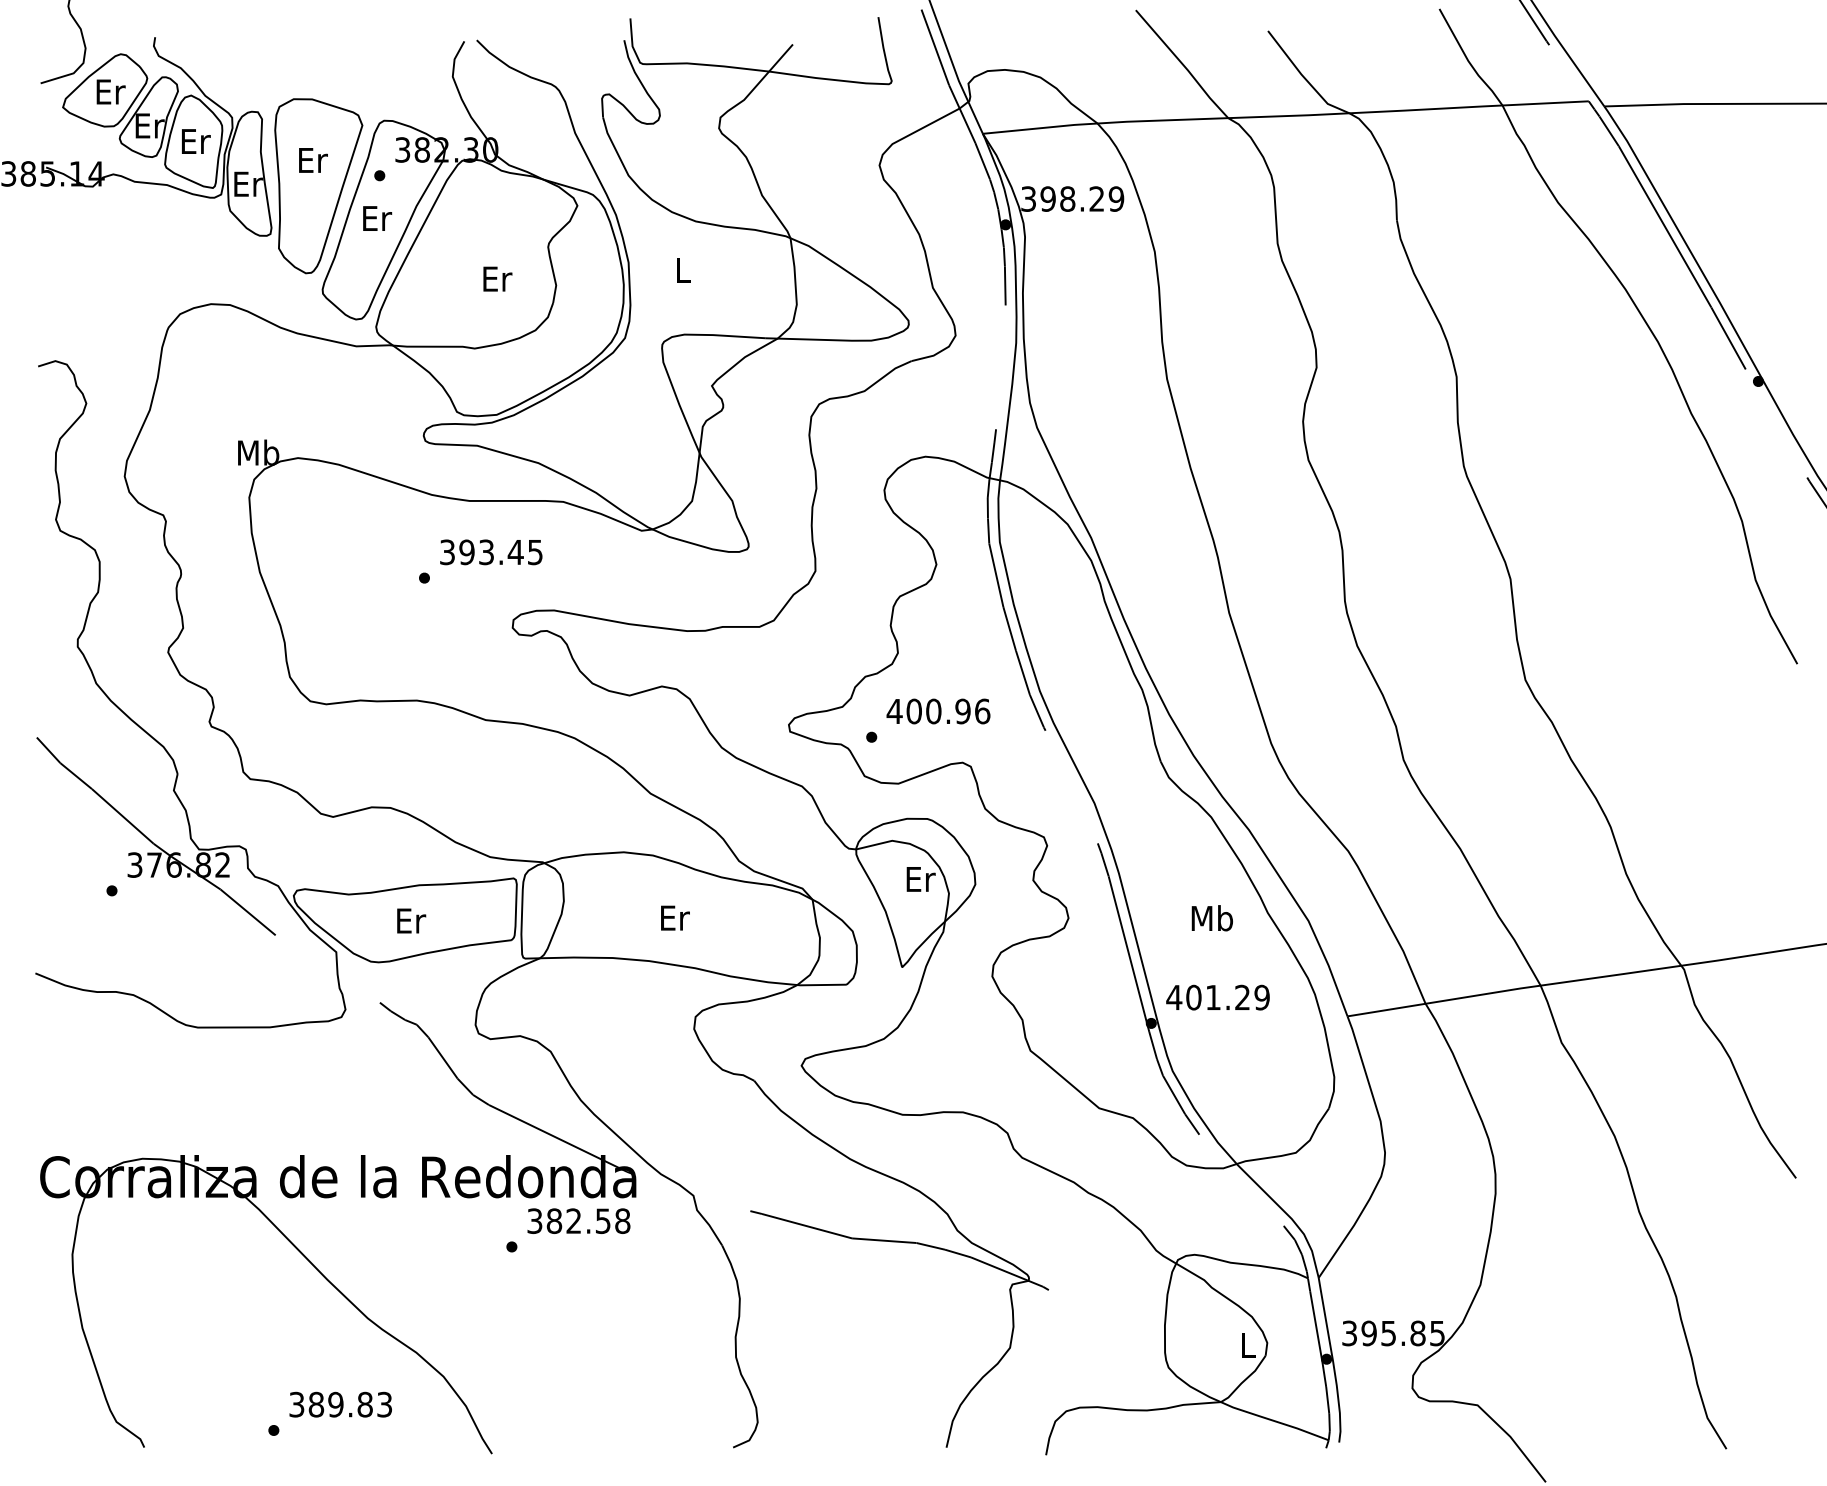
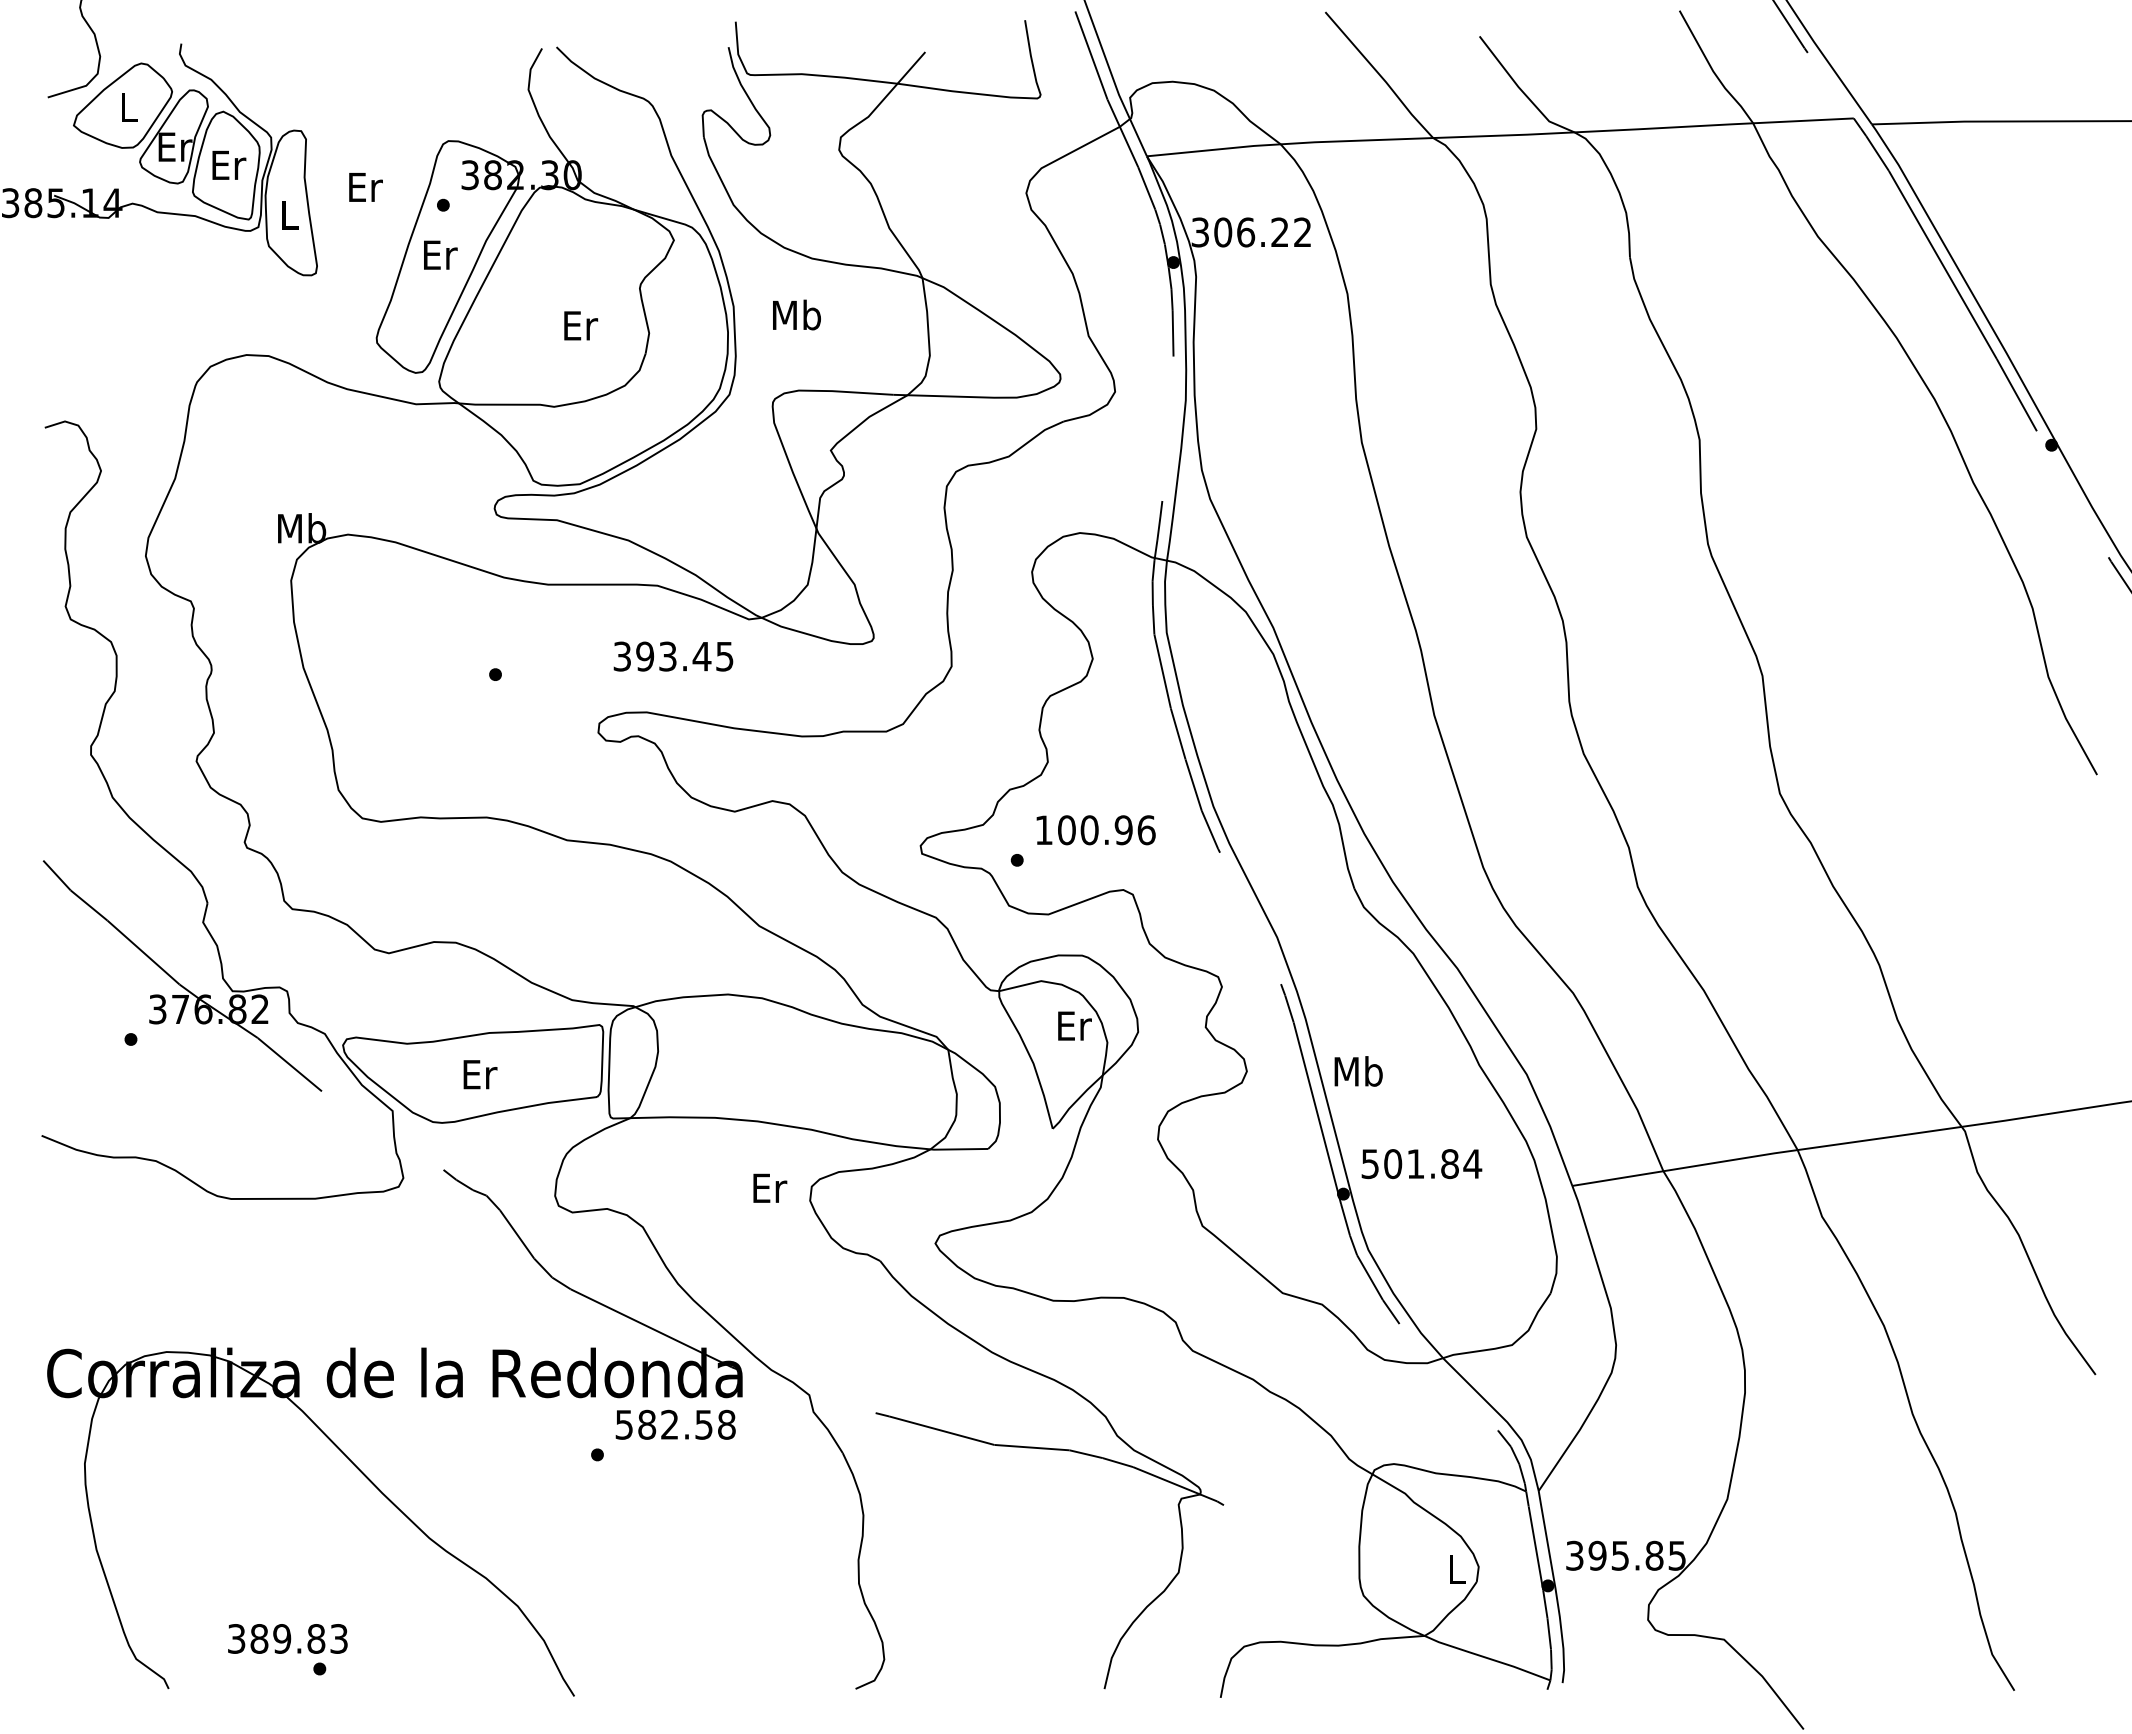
text: (110, 91) -> (129, 107), Er -> L
text: (248, 183) -> (290, 214), Er -> L
part: (318, 186) -> (371, 217), removed
text: (1081, 199) -> (1262, 232), 398.29 -> 306.22
text: (682, 269) -> (796, 314), L -> Mb
text: (491, 552) -> (673, 656), moved
text: (894, 710) -> (1043, 829), 400.96 -> 100.96
text: (675, 917) -> (770, 1187), moved
text: (1212, 918) -> (1358, 1071), moved
text: (1218, 998) -> (1421, 1164), 401.29 -> 501.84
text: (535, 1220) -> (624, 1424), 382.58 -> 582.58
text: (340, 1404) -> (287, 1638), moved

